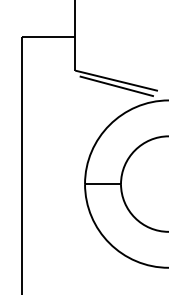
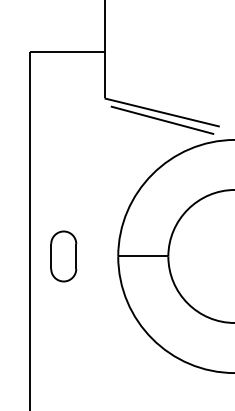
part: (45, 183) -> (63, 255), added

